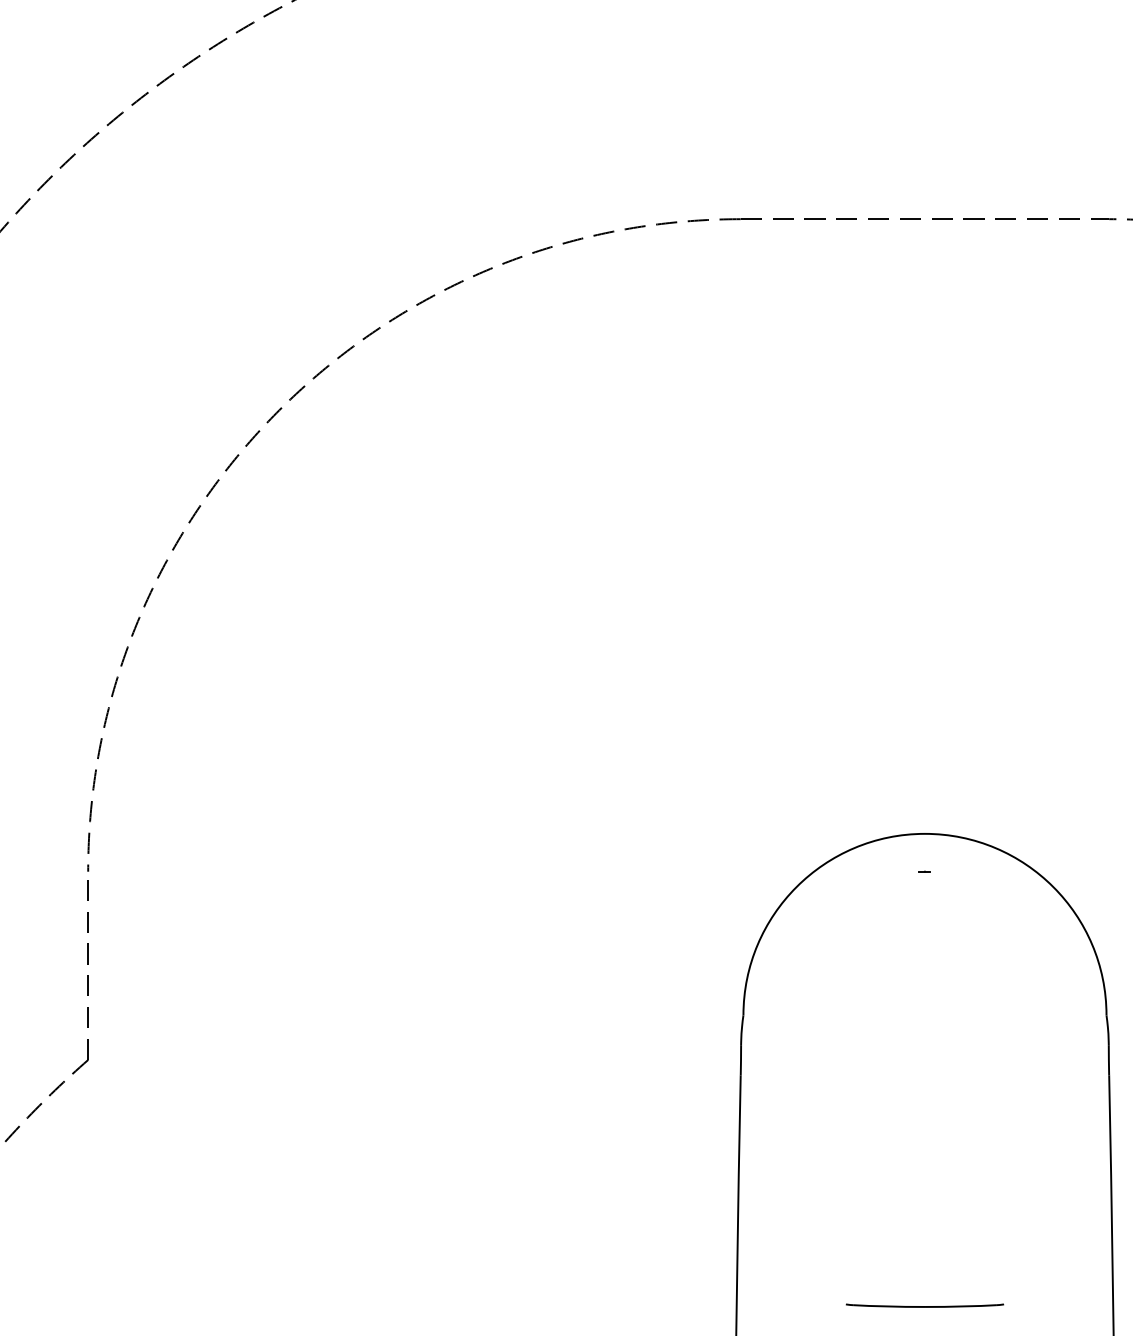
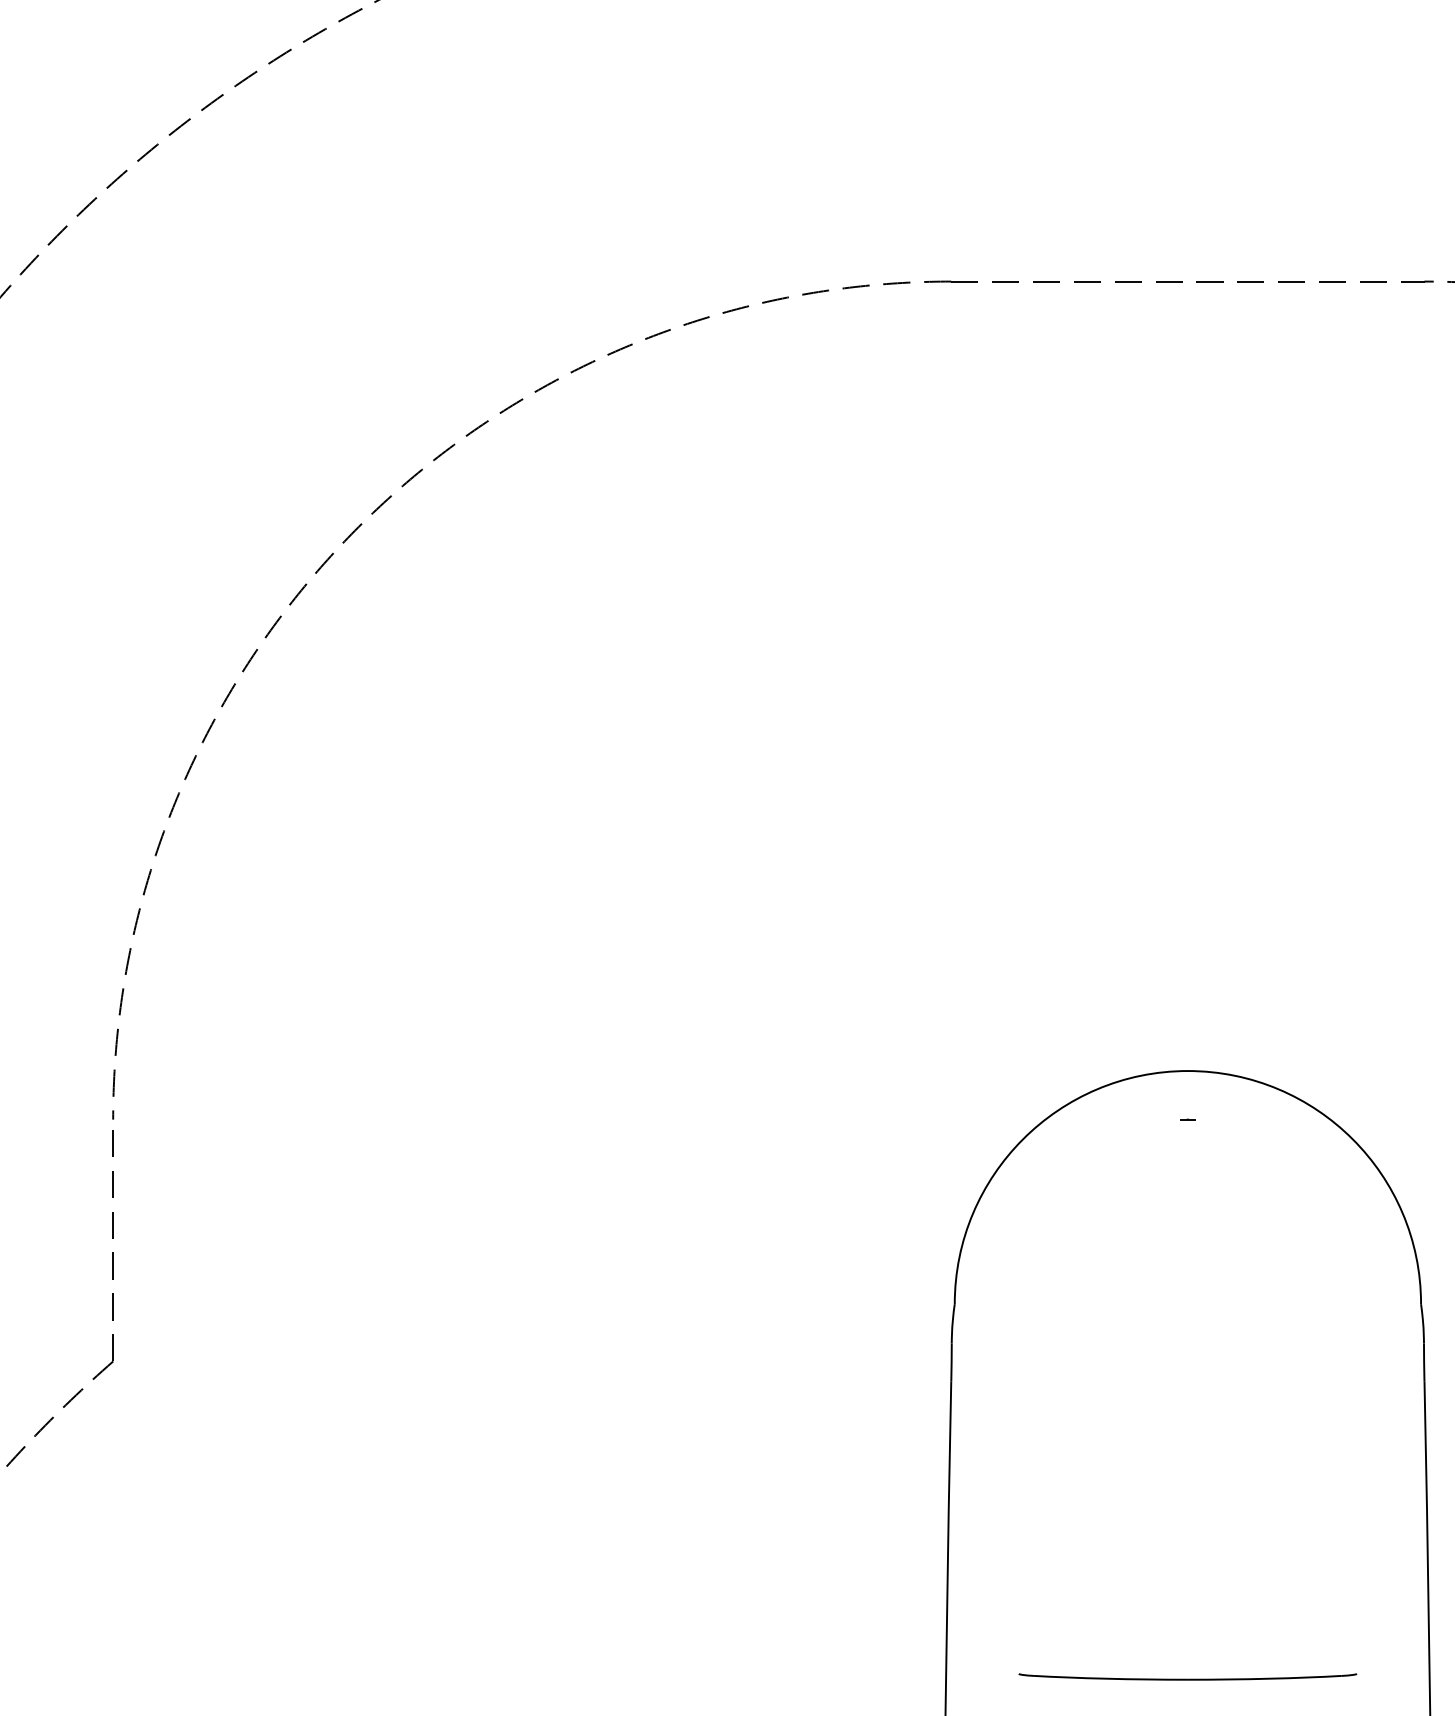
part: (924, 1305) -> (1187, 1676), size x1.67

